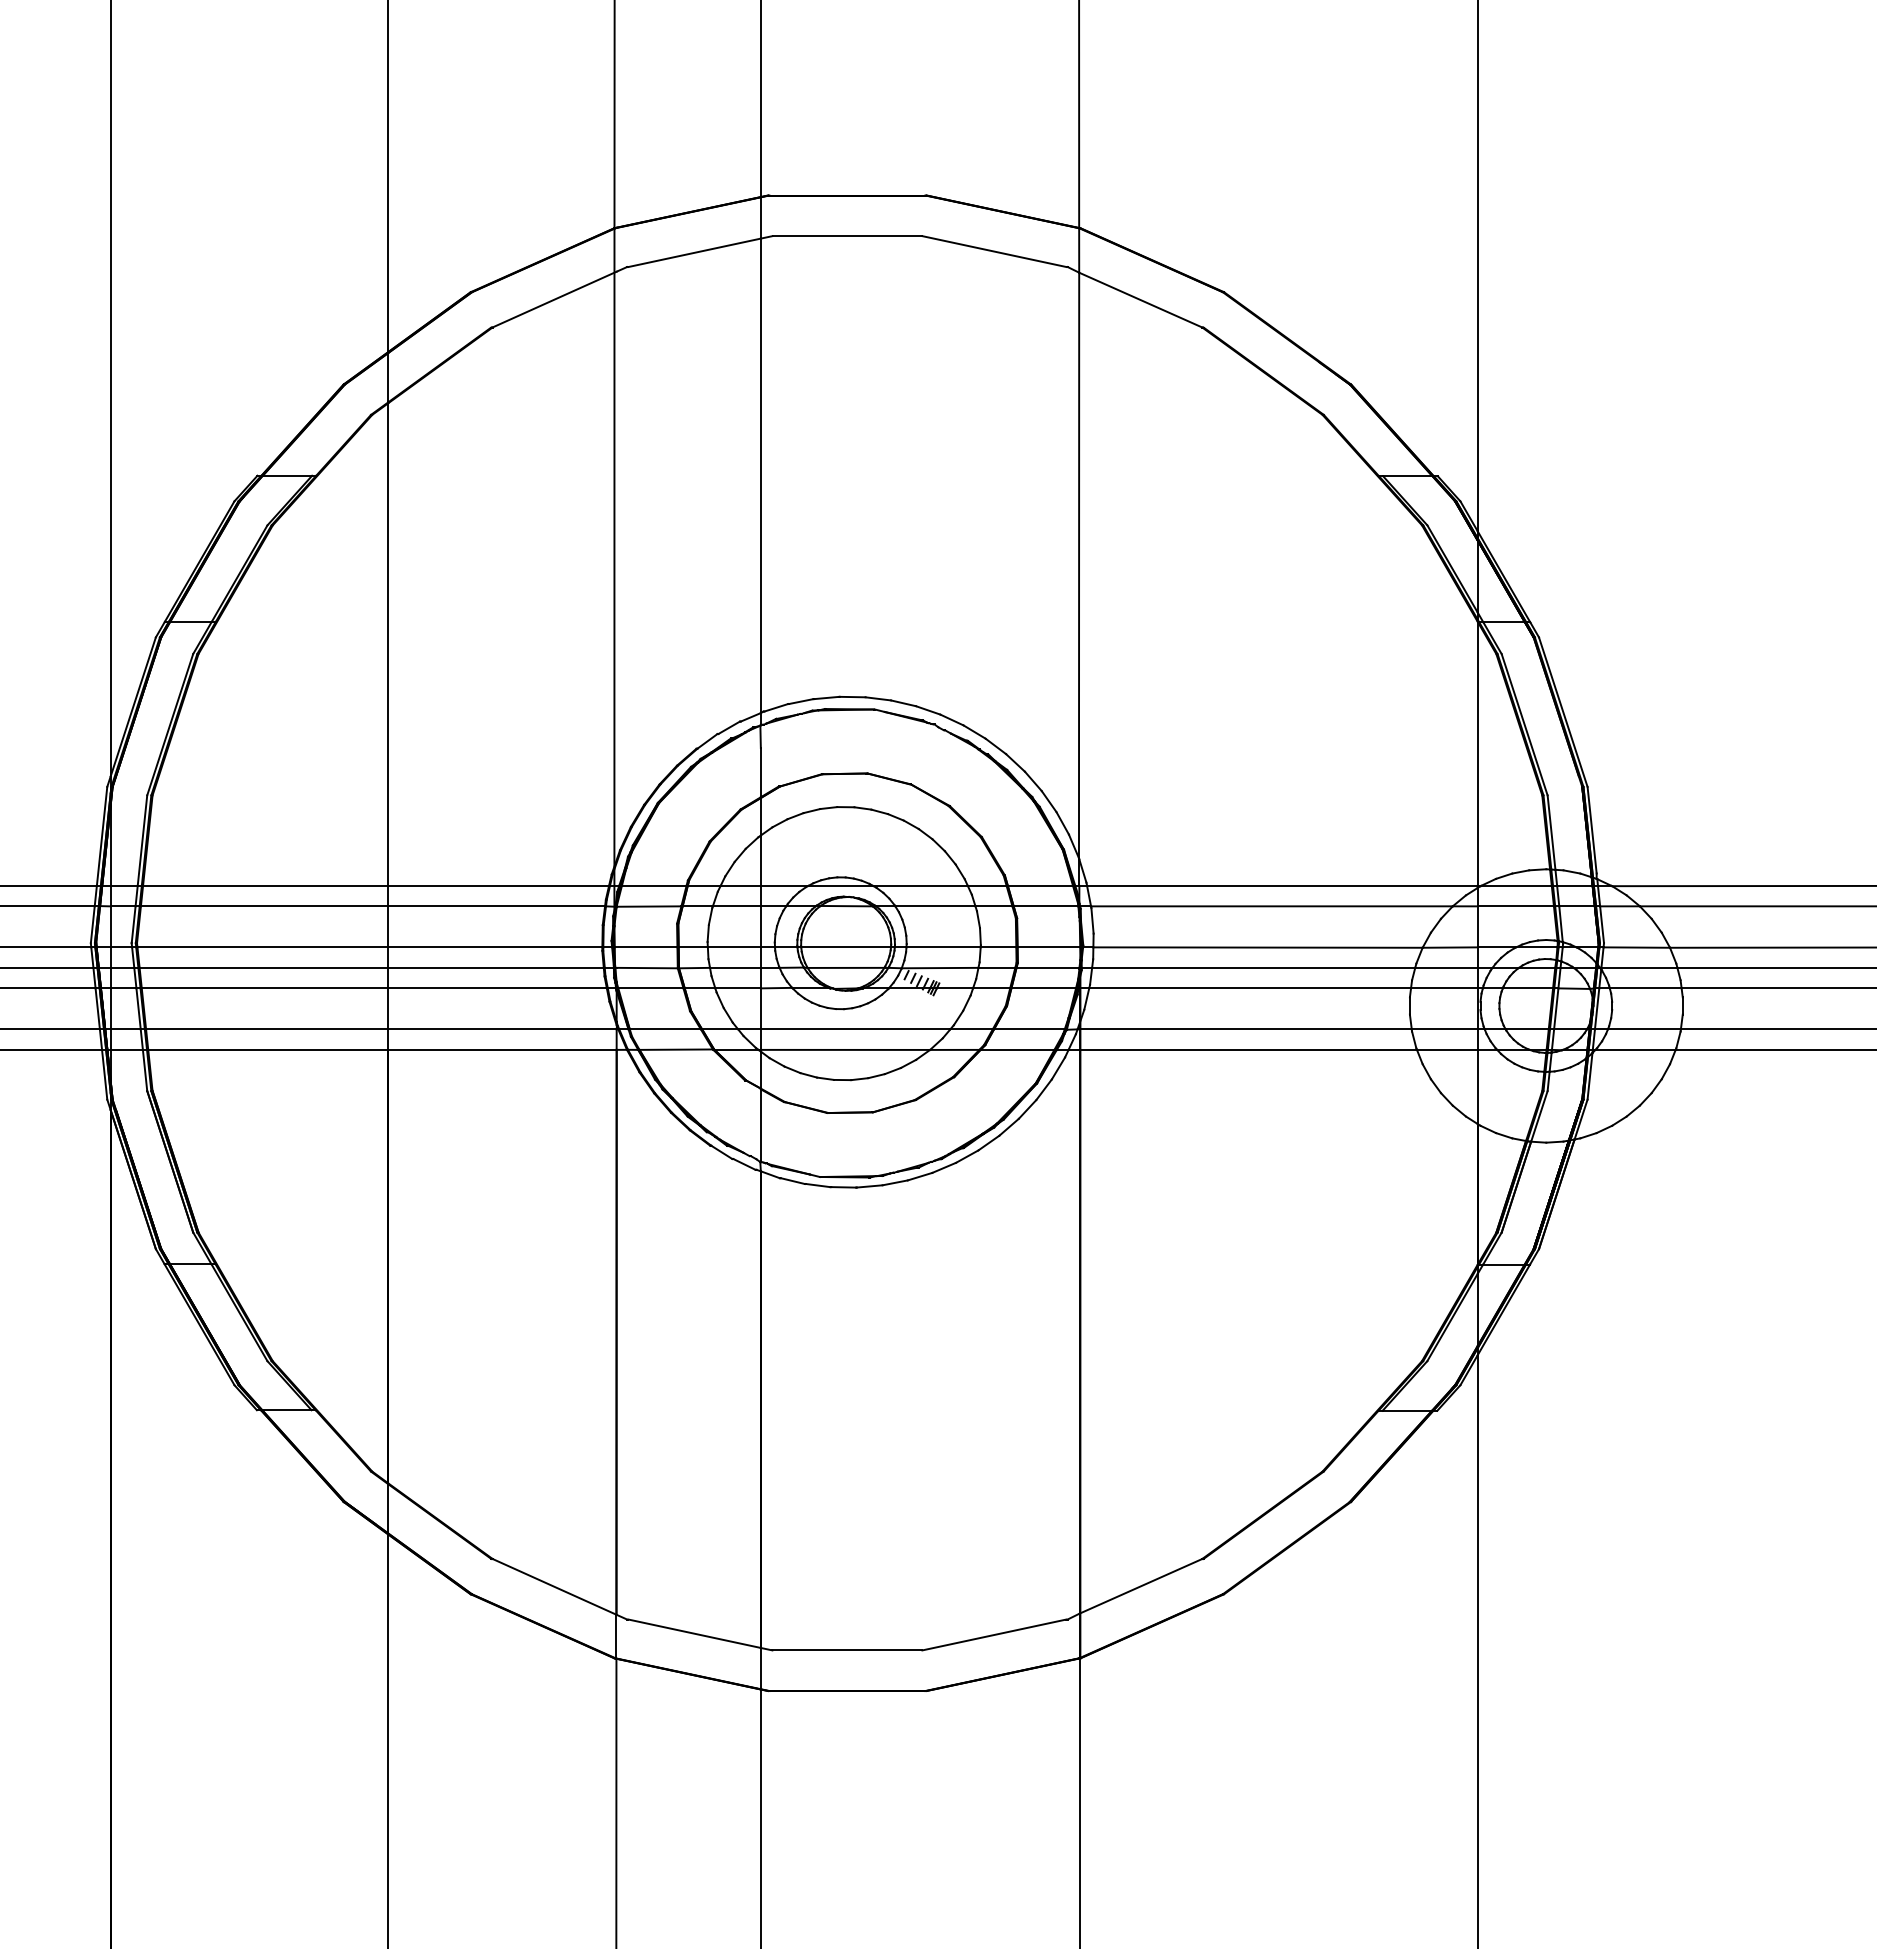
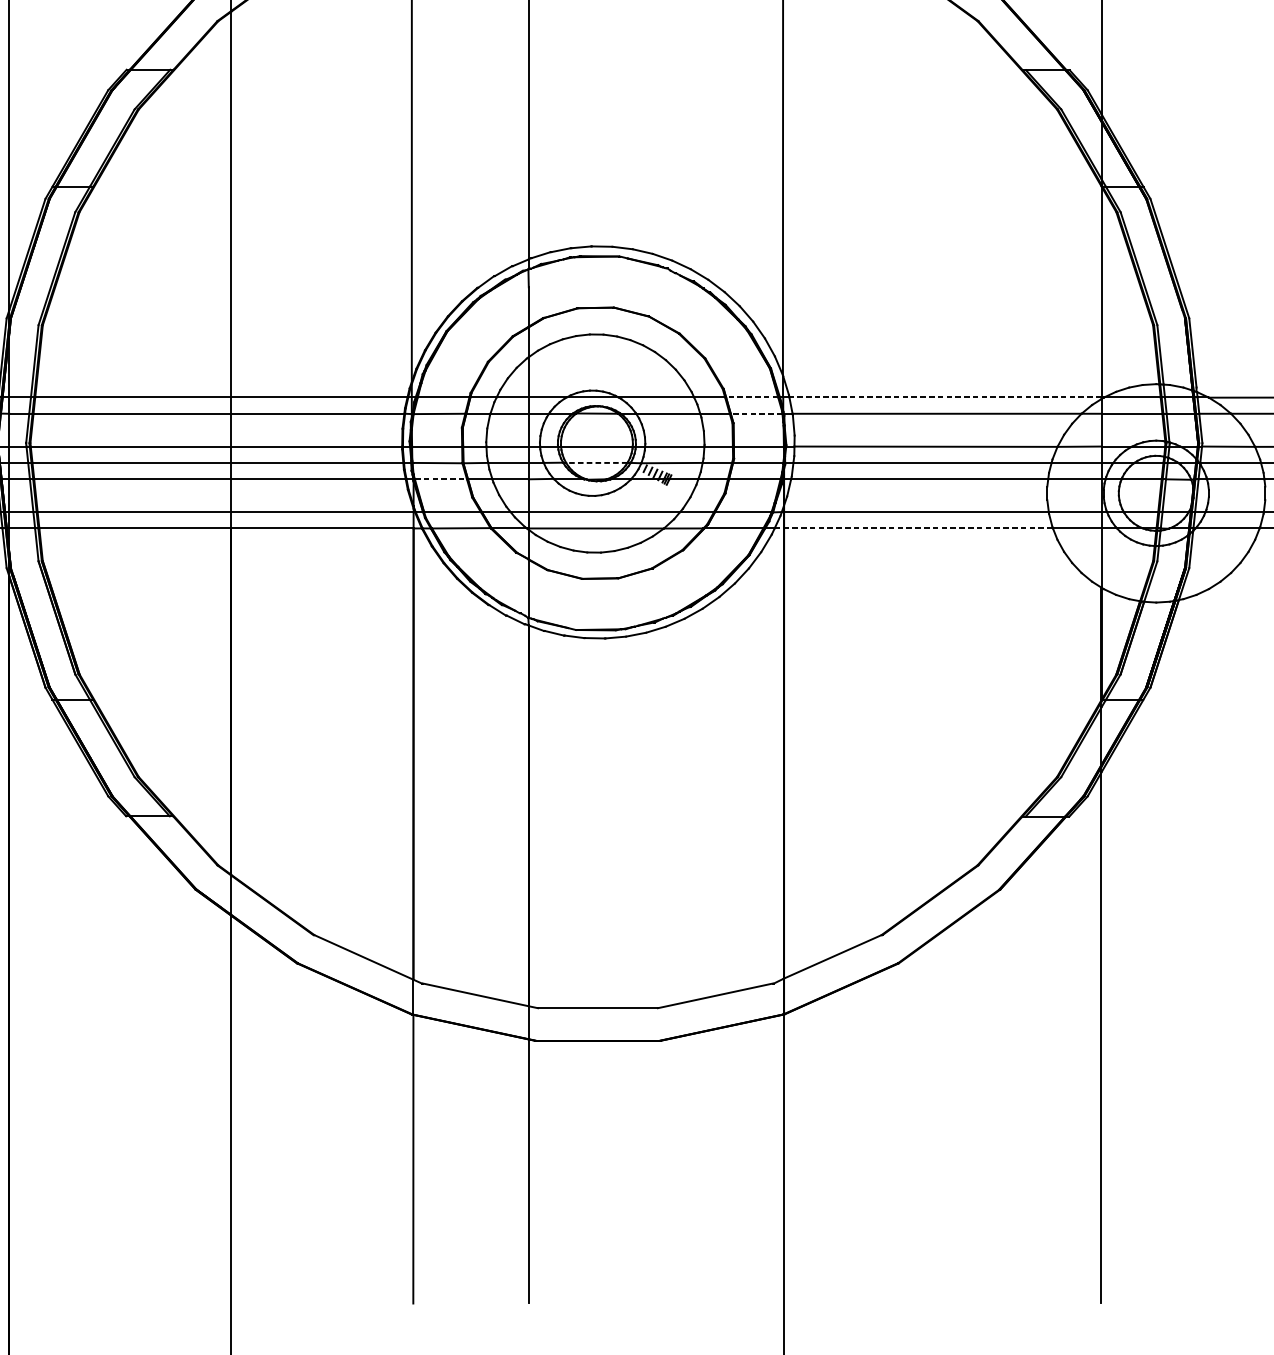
line: (1040, 885) -> (752, 397), solid -> dashed
line: (1281, 885) -> (944, 397), solid -> dashed
line: (1045, 906) -> (756, 413), solid -> dashed
line: (845, 967) -> (596, 462), solid -> dashed
line: (650, 988) -> (440, 479), solid -> dashed
line: (1243, 1049) -> (914, 528), solid -> dashed

